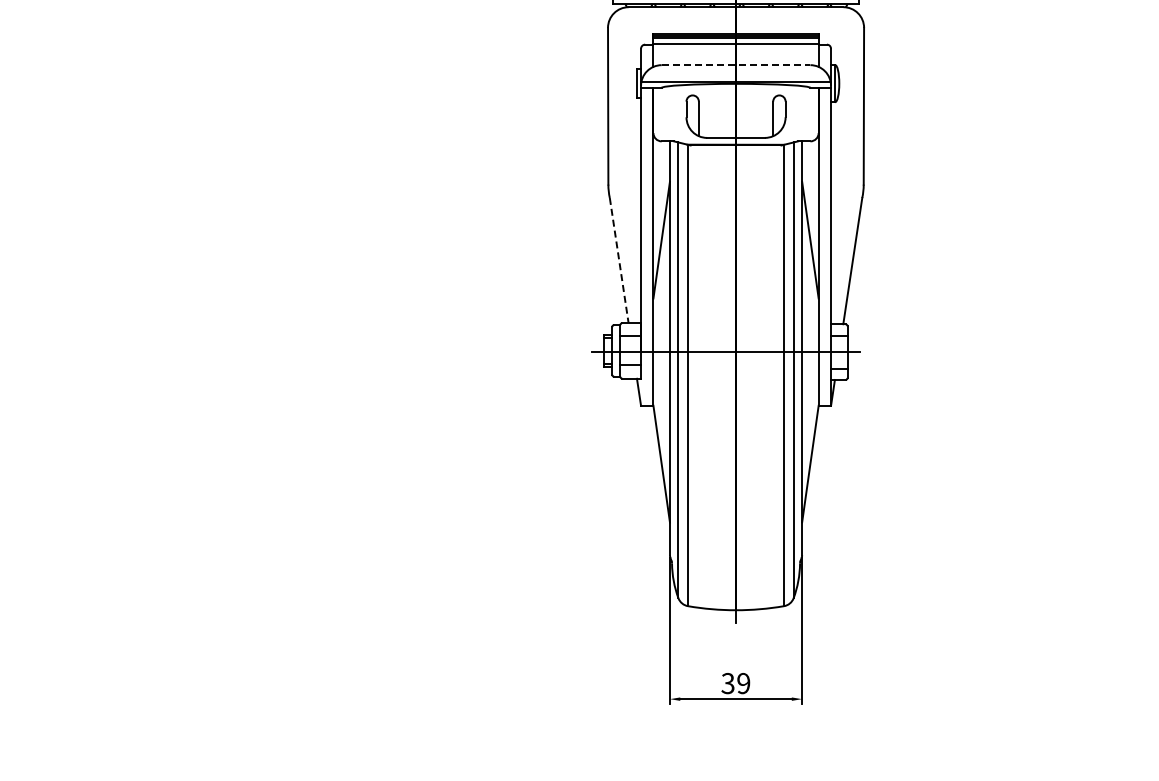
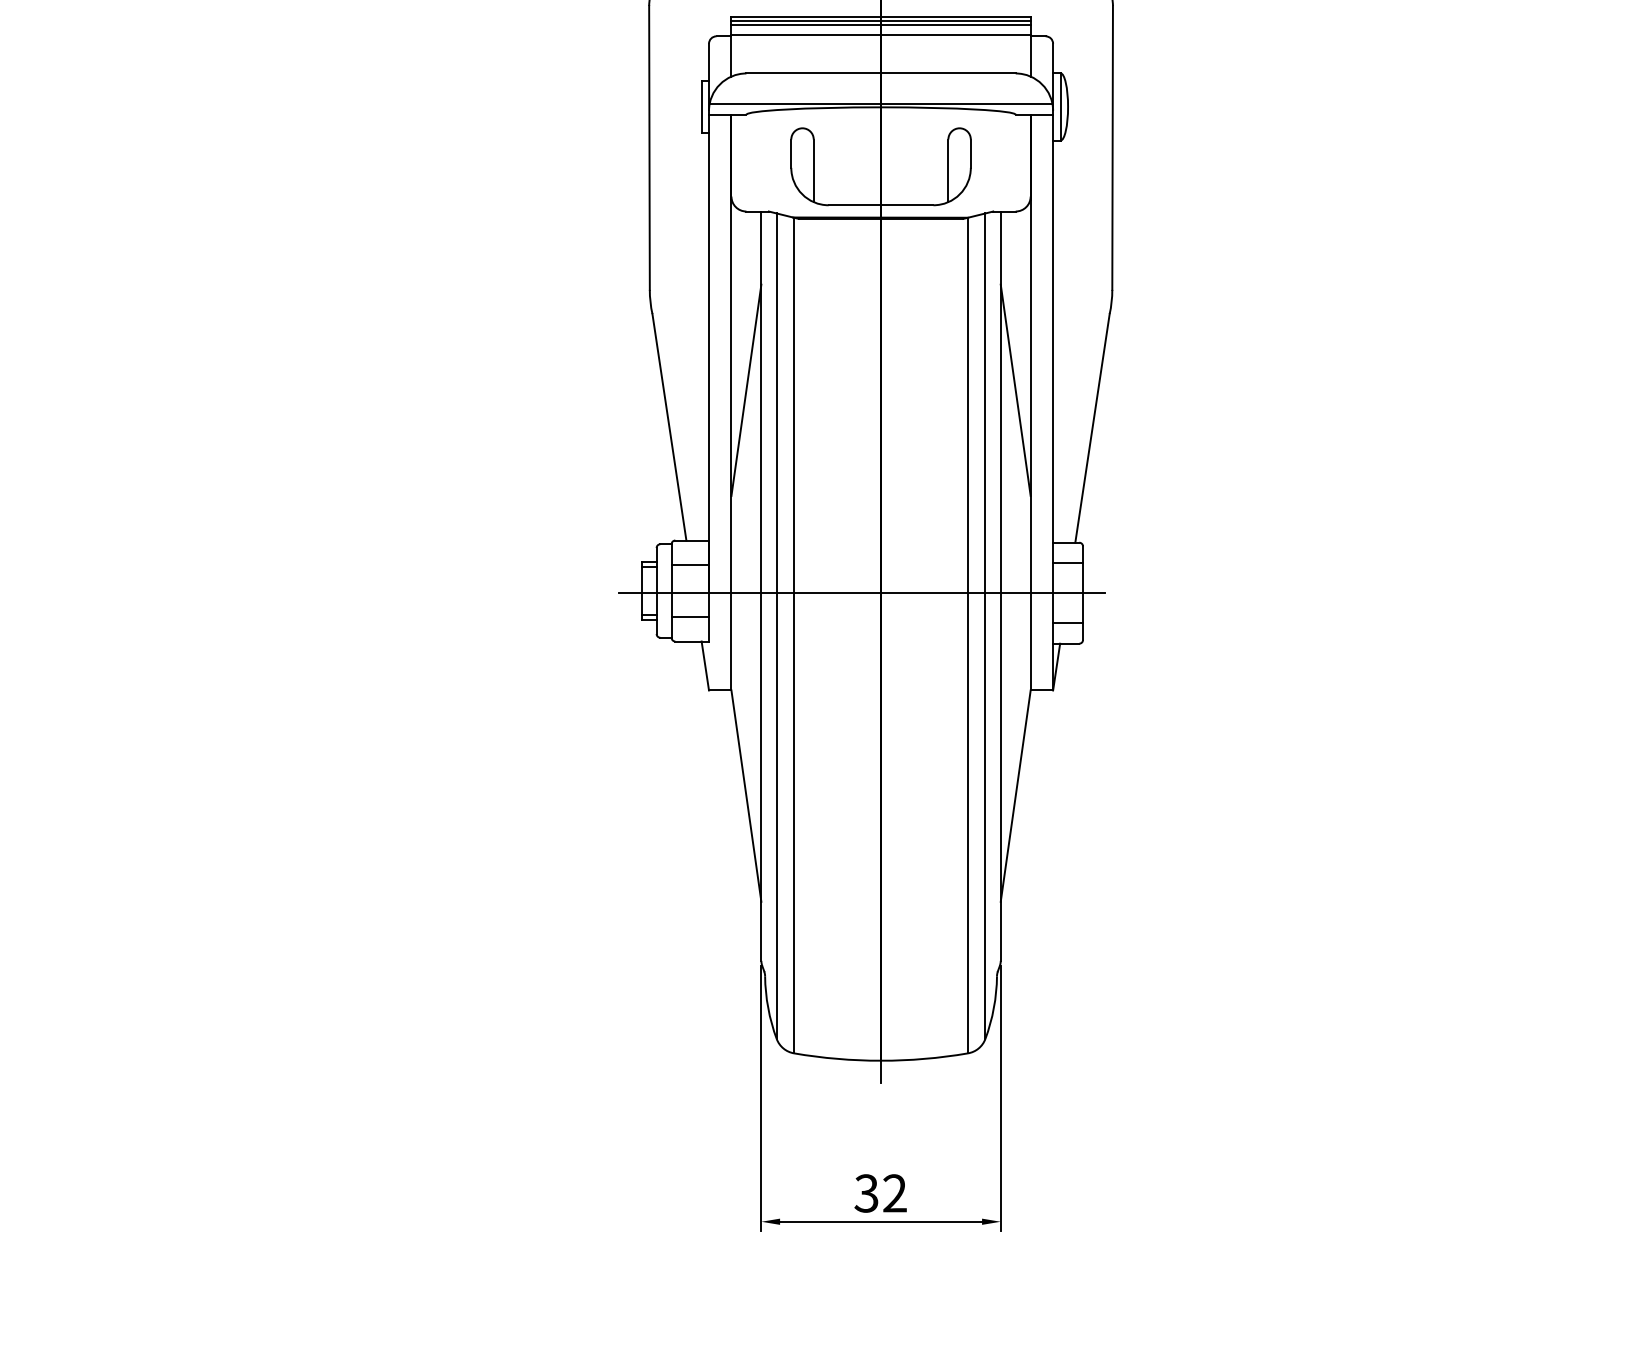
line: (736, 65) -> (881, 74), dashed -> solid
line: (619, 261) -> (669, 429), dashed -> solid
text: (743, 683) -> (894, 1193), 39 -> 32

